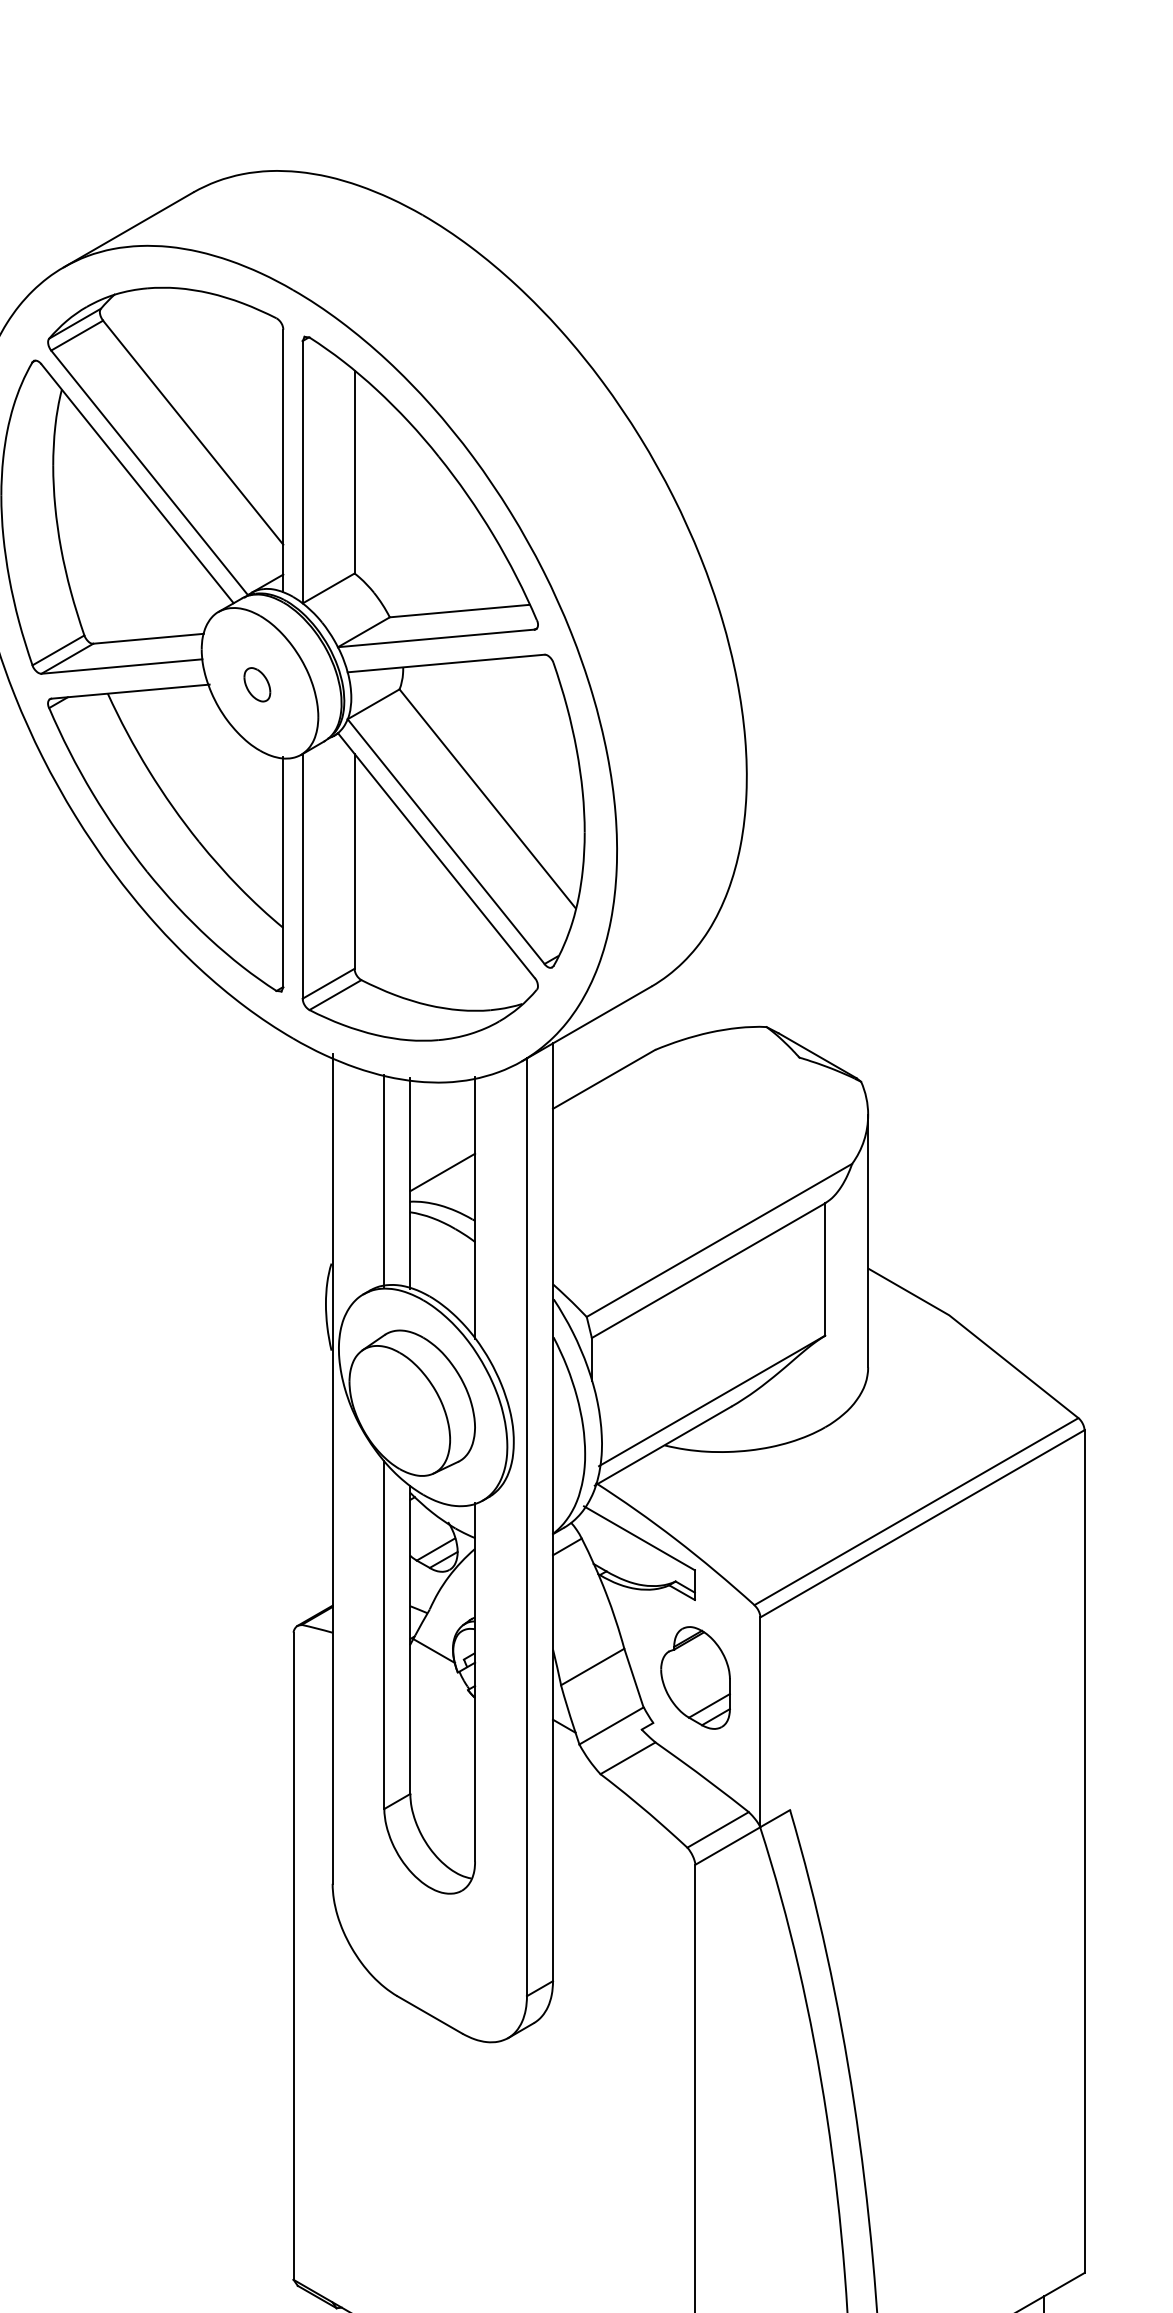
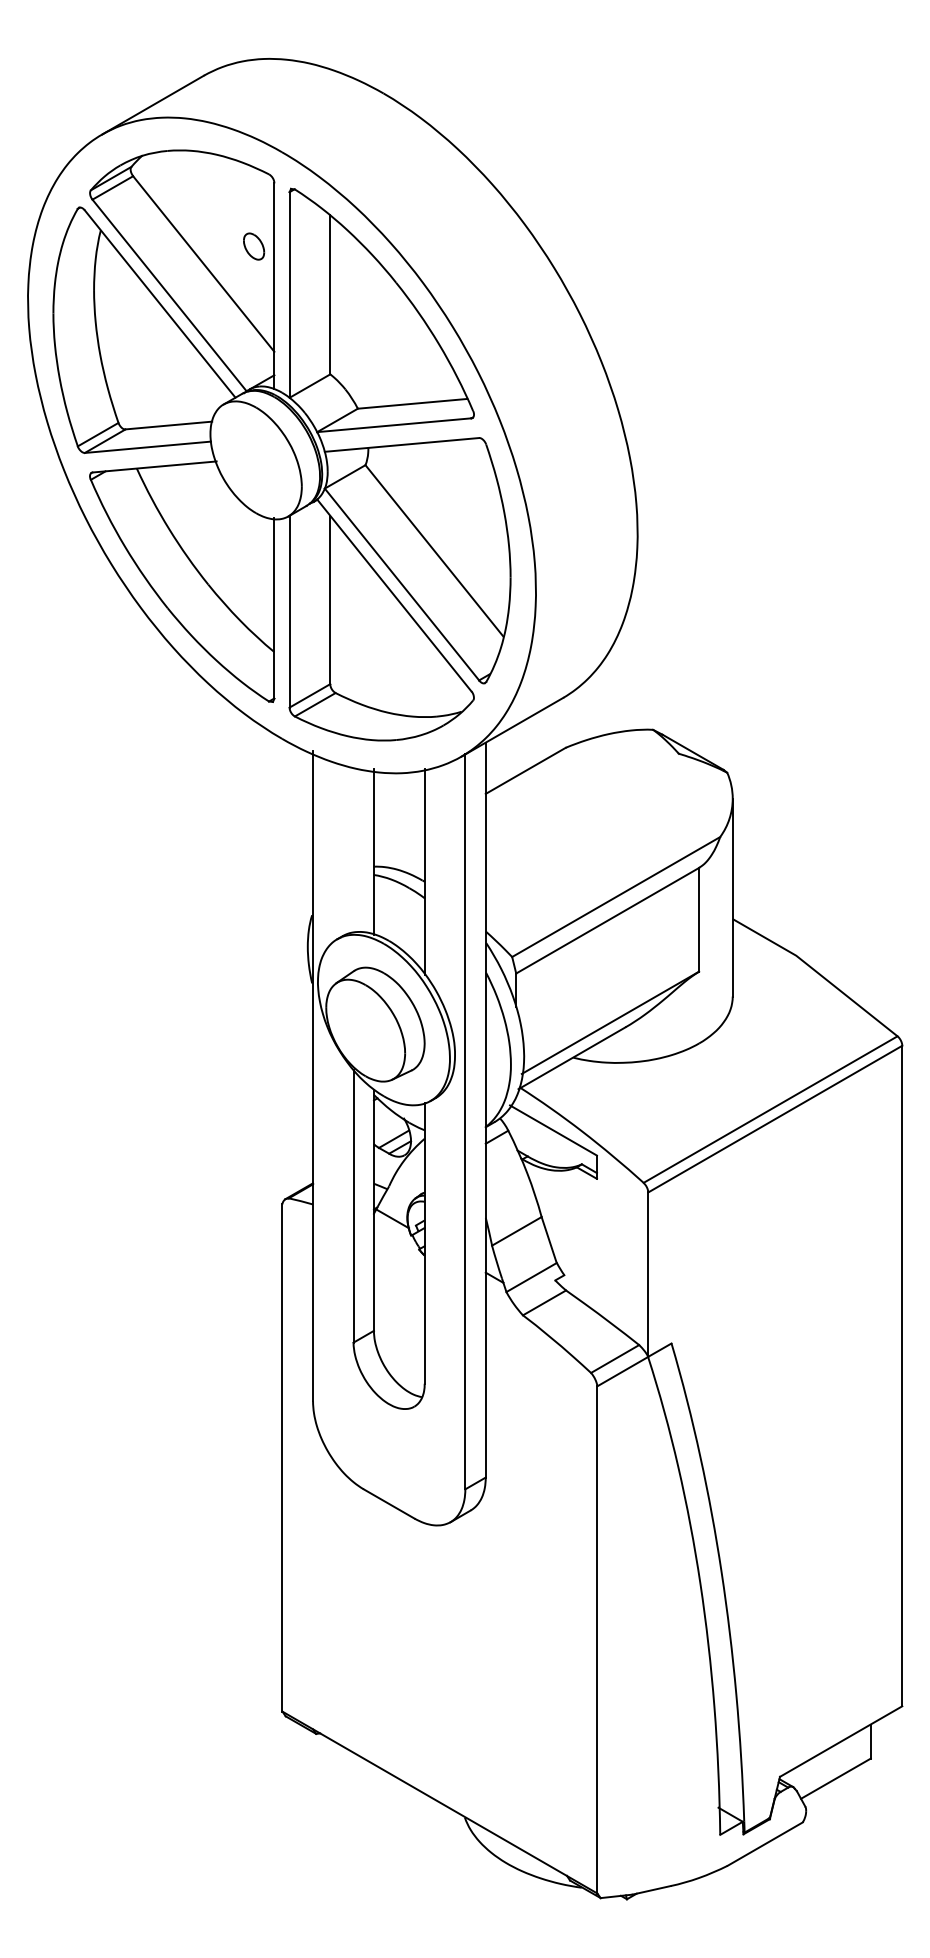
part: (257, 684) -> (254, 246), moved
line: (441, 1172) -> (398, 843), removed
line: (384, 1181) -> (353, 850), removed
part: (695, 1677) -> (597, 1239), removed

